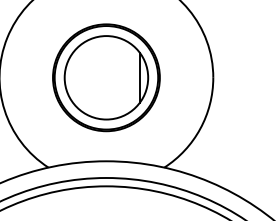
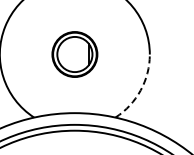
part: (105, 77) -> (74, 54), size x0.6
arc: (199, 129) -> (140, 90), solid -> dashed

